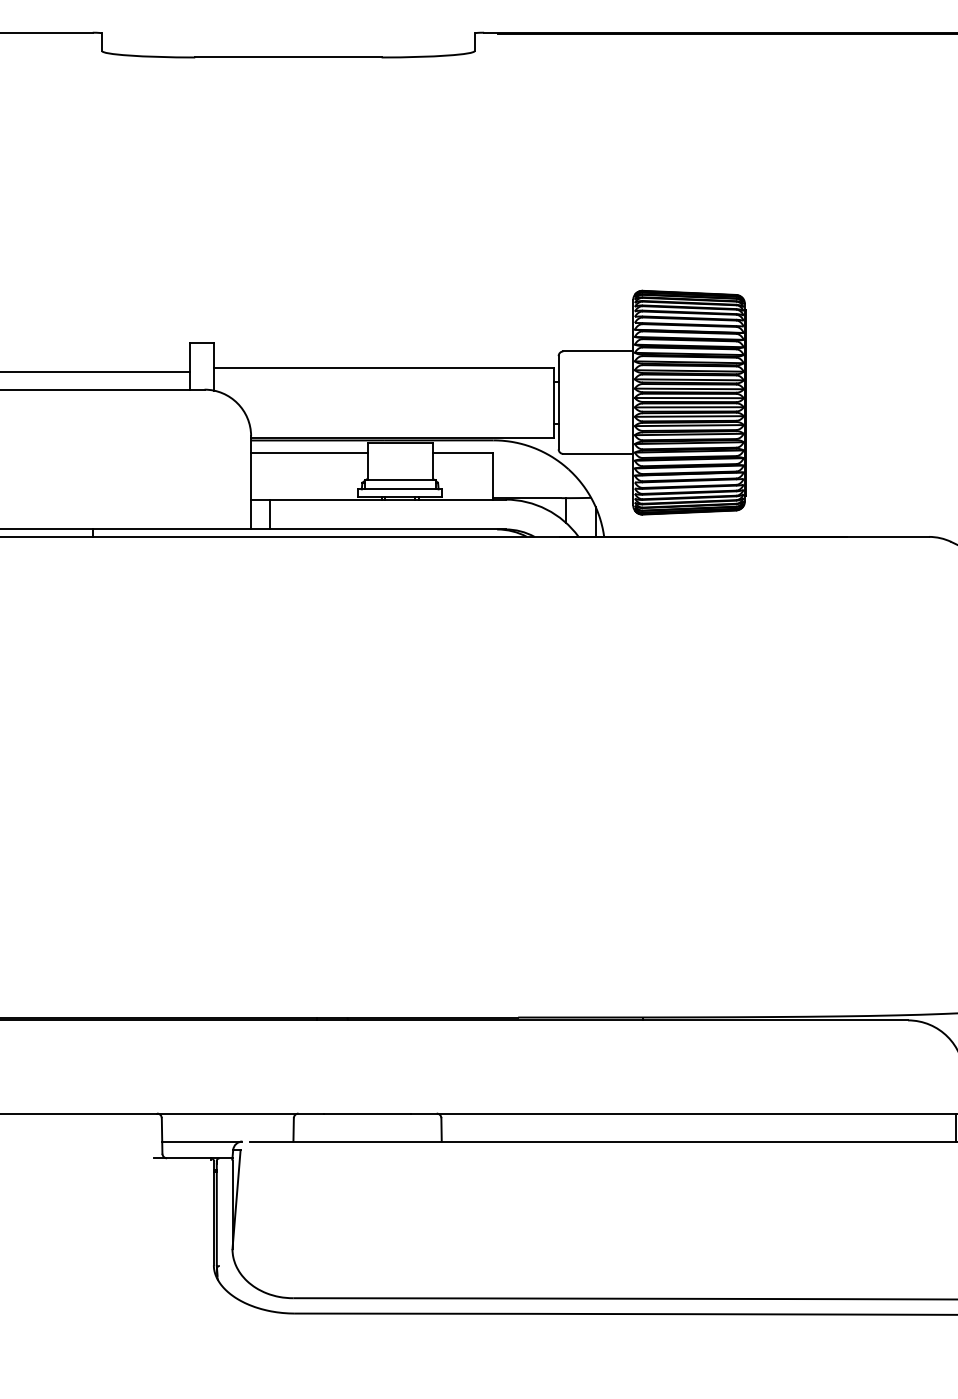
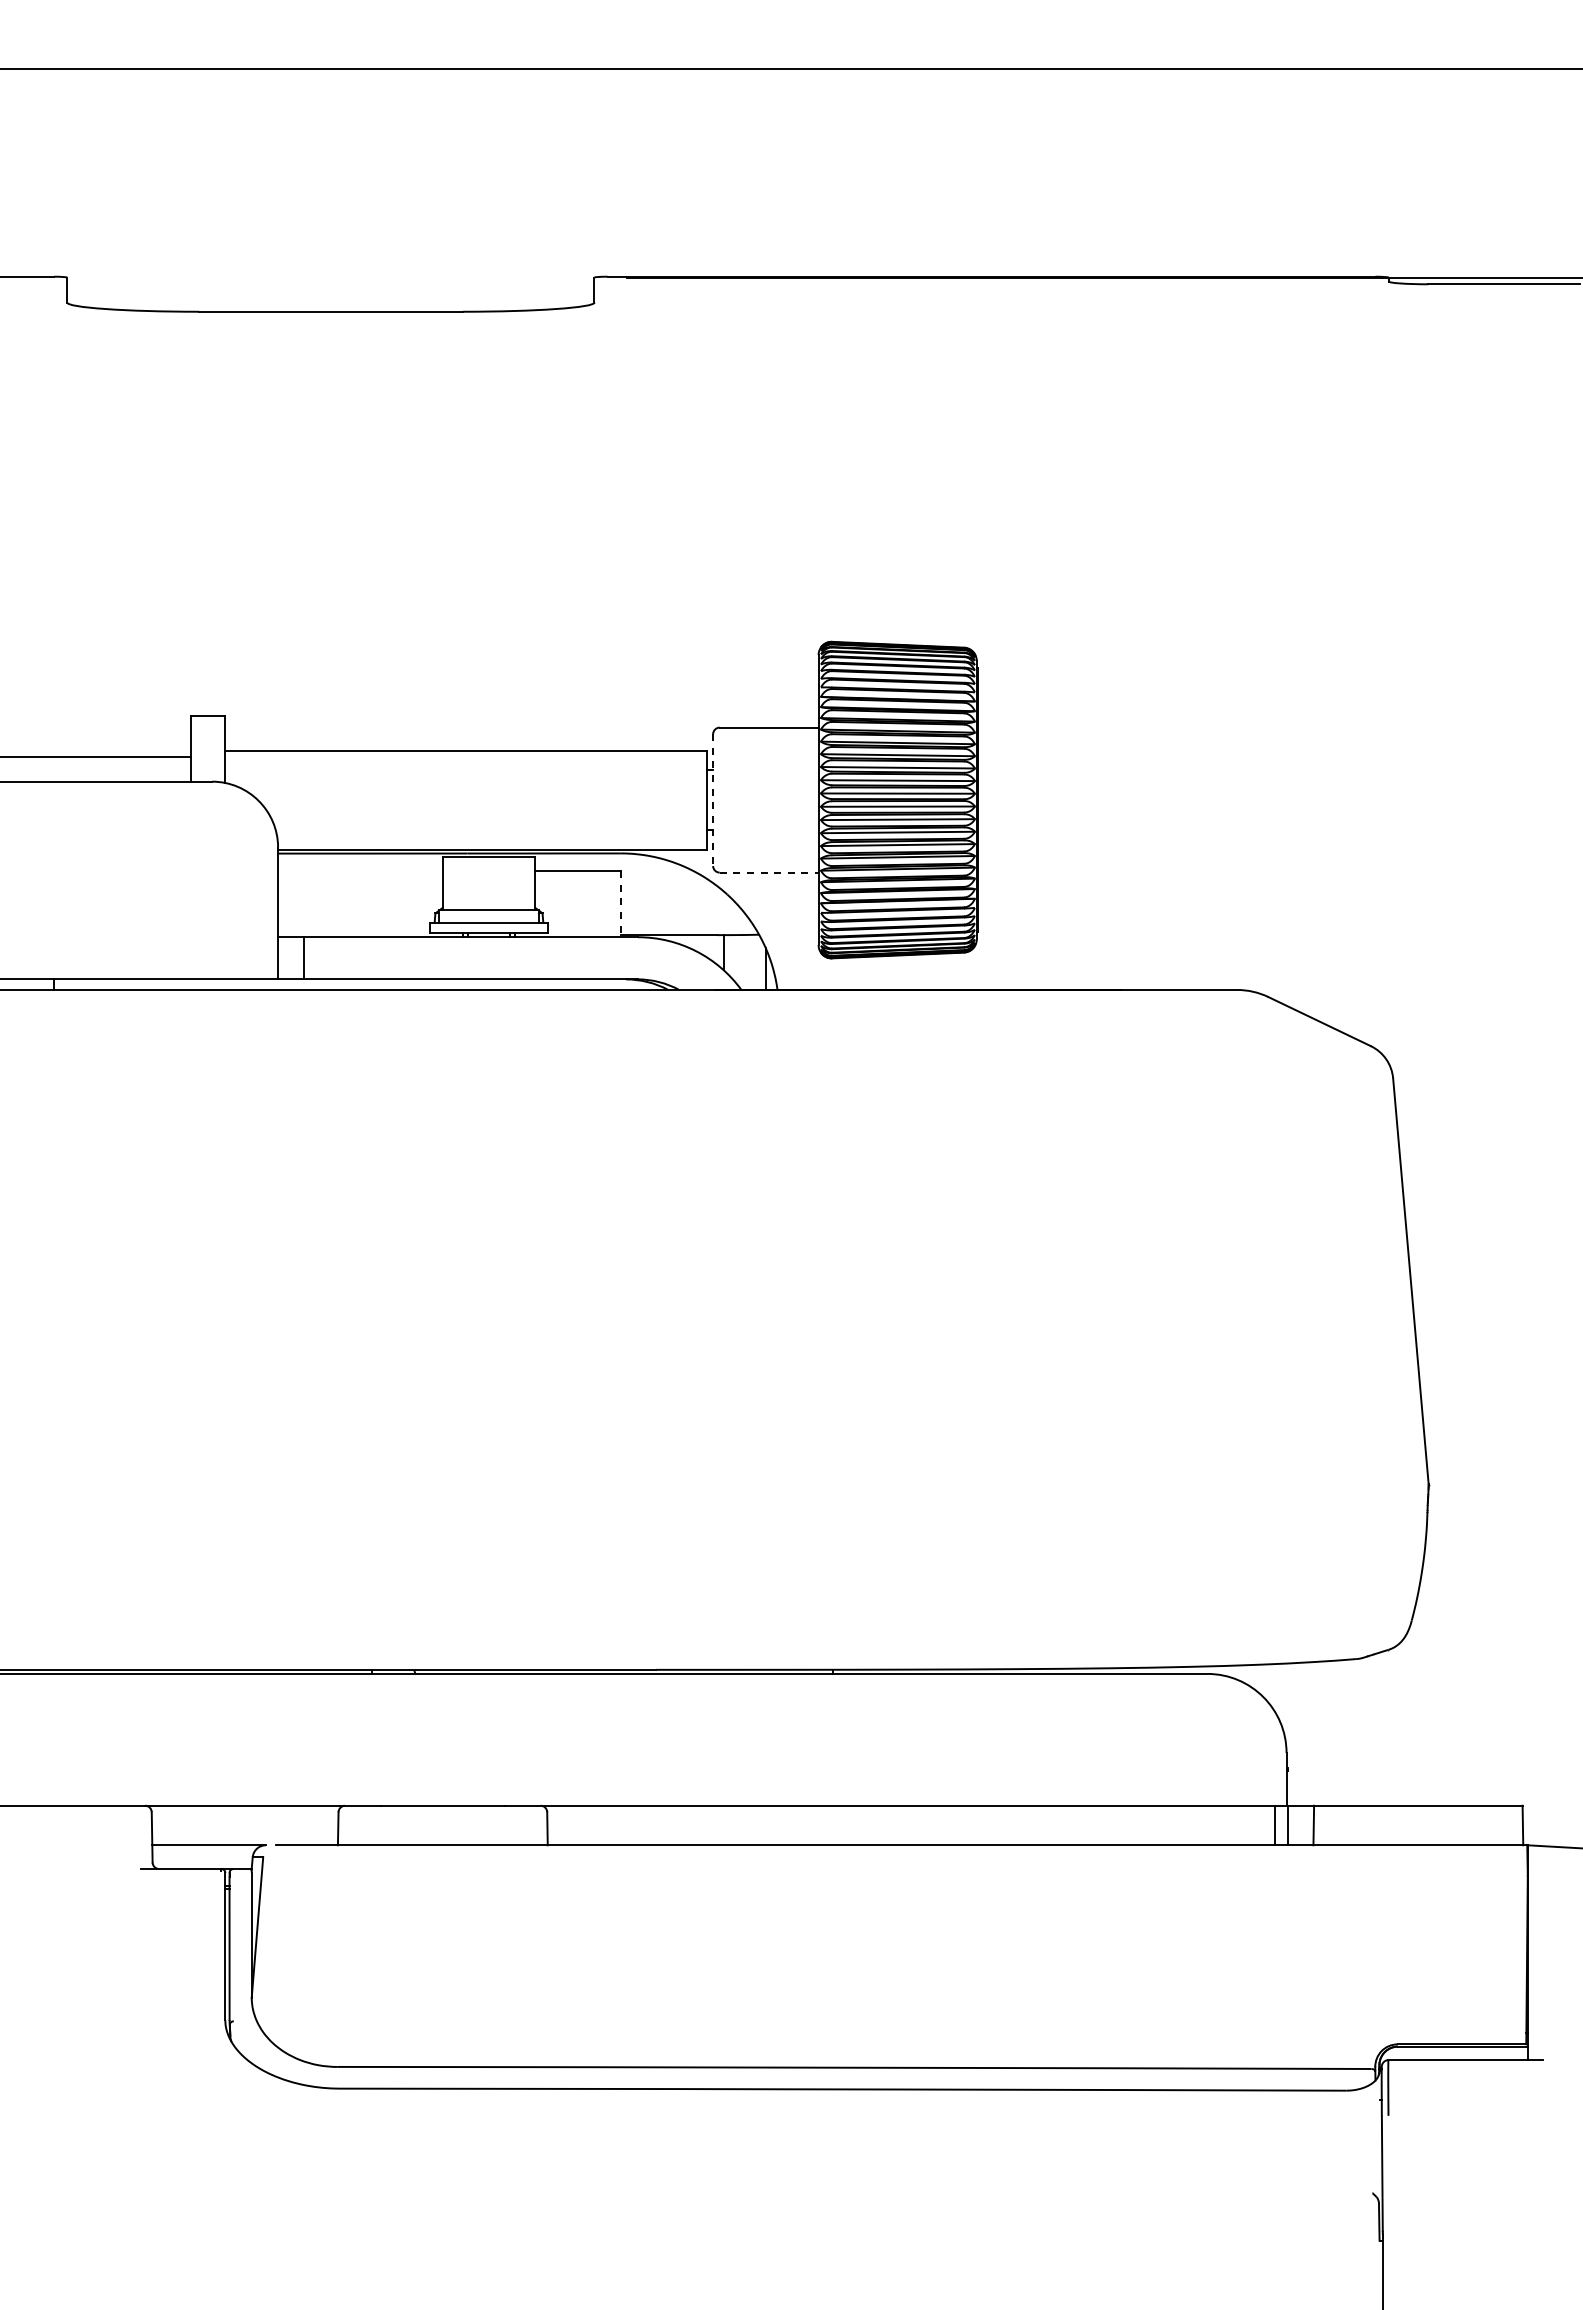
line: (558, 402) -> (713, 800), solid -> dashed
line: (309, 453) -> (360, 871), removed
line: (598, 453) -> (769, 872), solid -> dashed
line: (493, 476) -> (620, 904), solid -> dashed

